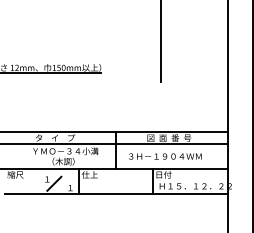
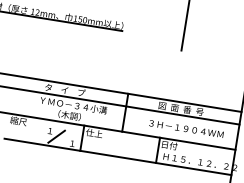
text: (165, 156) -> (186, 128), moved

